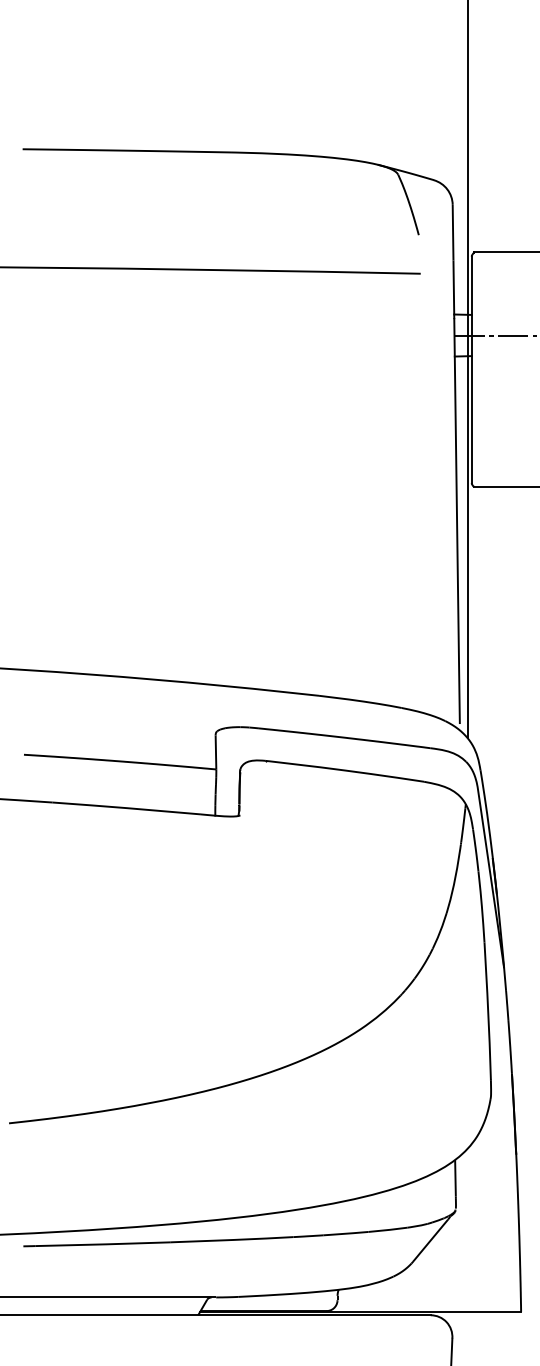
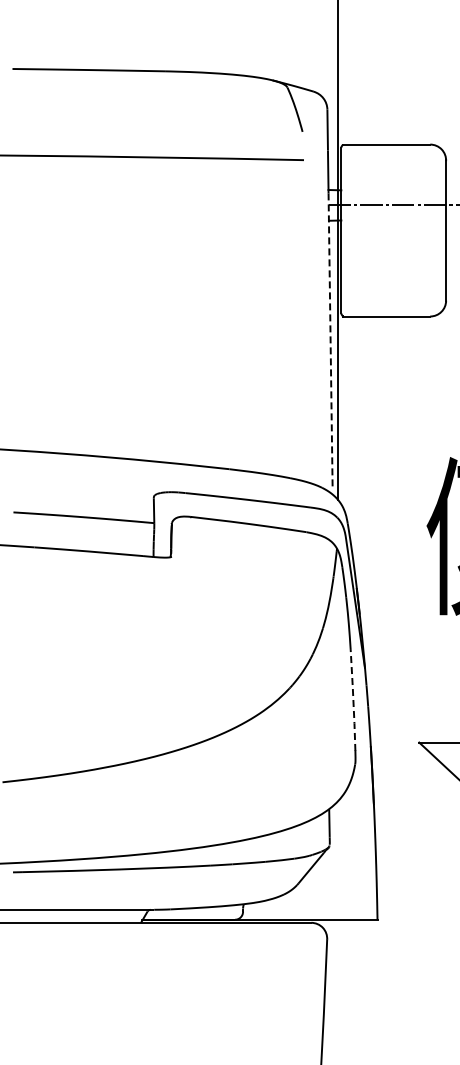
line: (456, 521) -> (330, 341), solid -> dashed
line: (488, 1010) -> (353, 699), solid -> dashed

